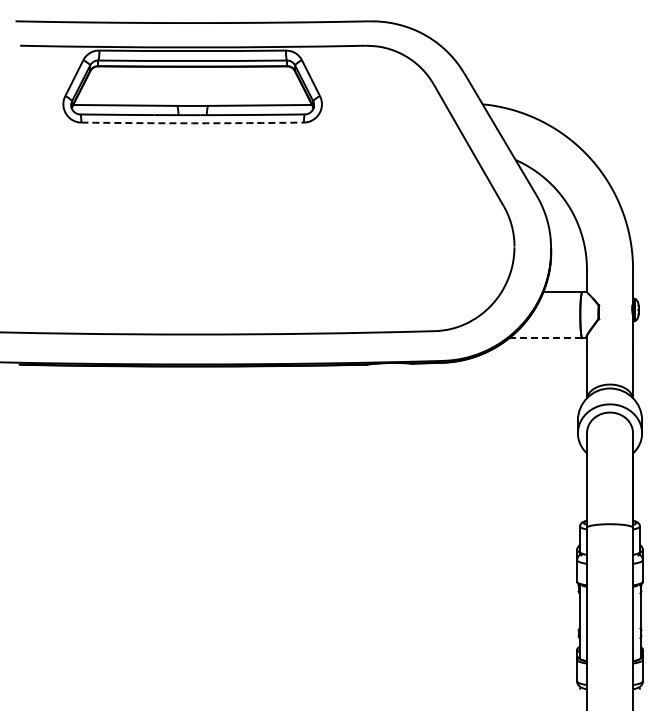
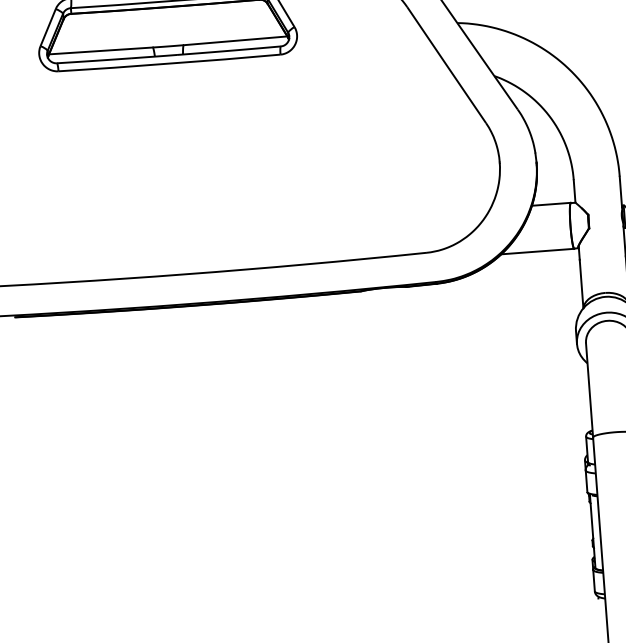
arc: (192, 123) -> (169, 63), dashed -> solid
line: (545, 338) -> (537, 251), dashed -> solid

